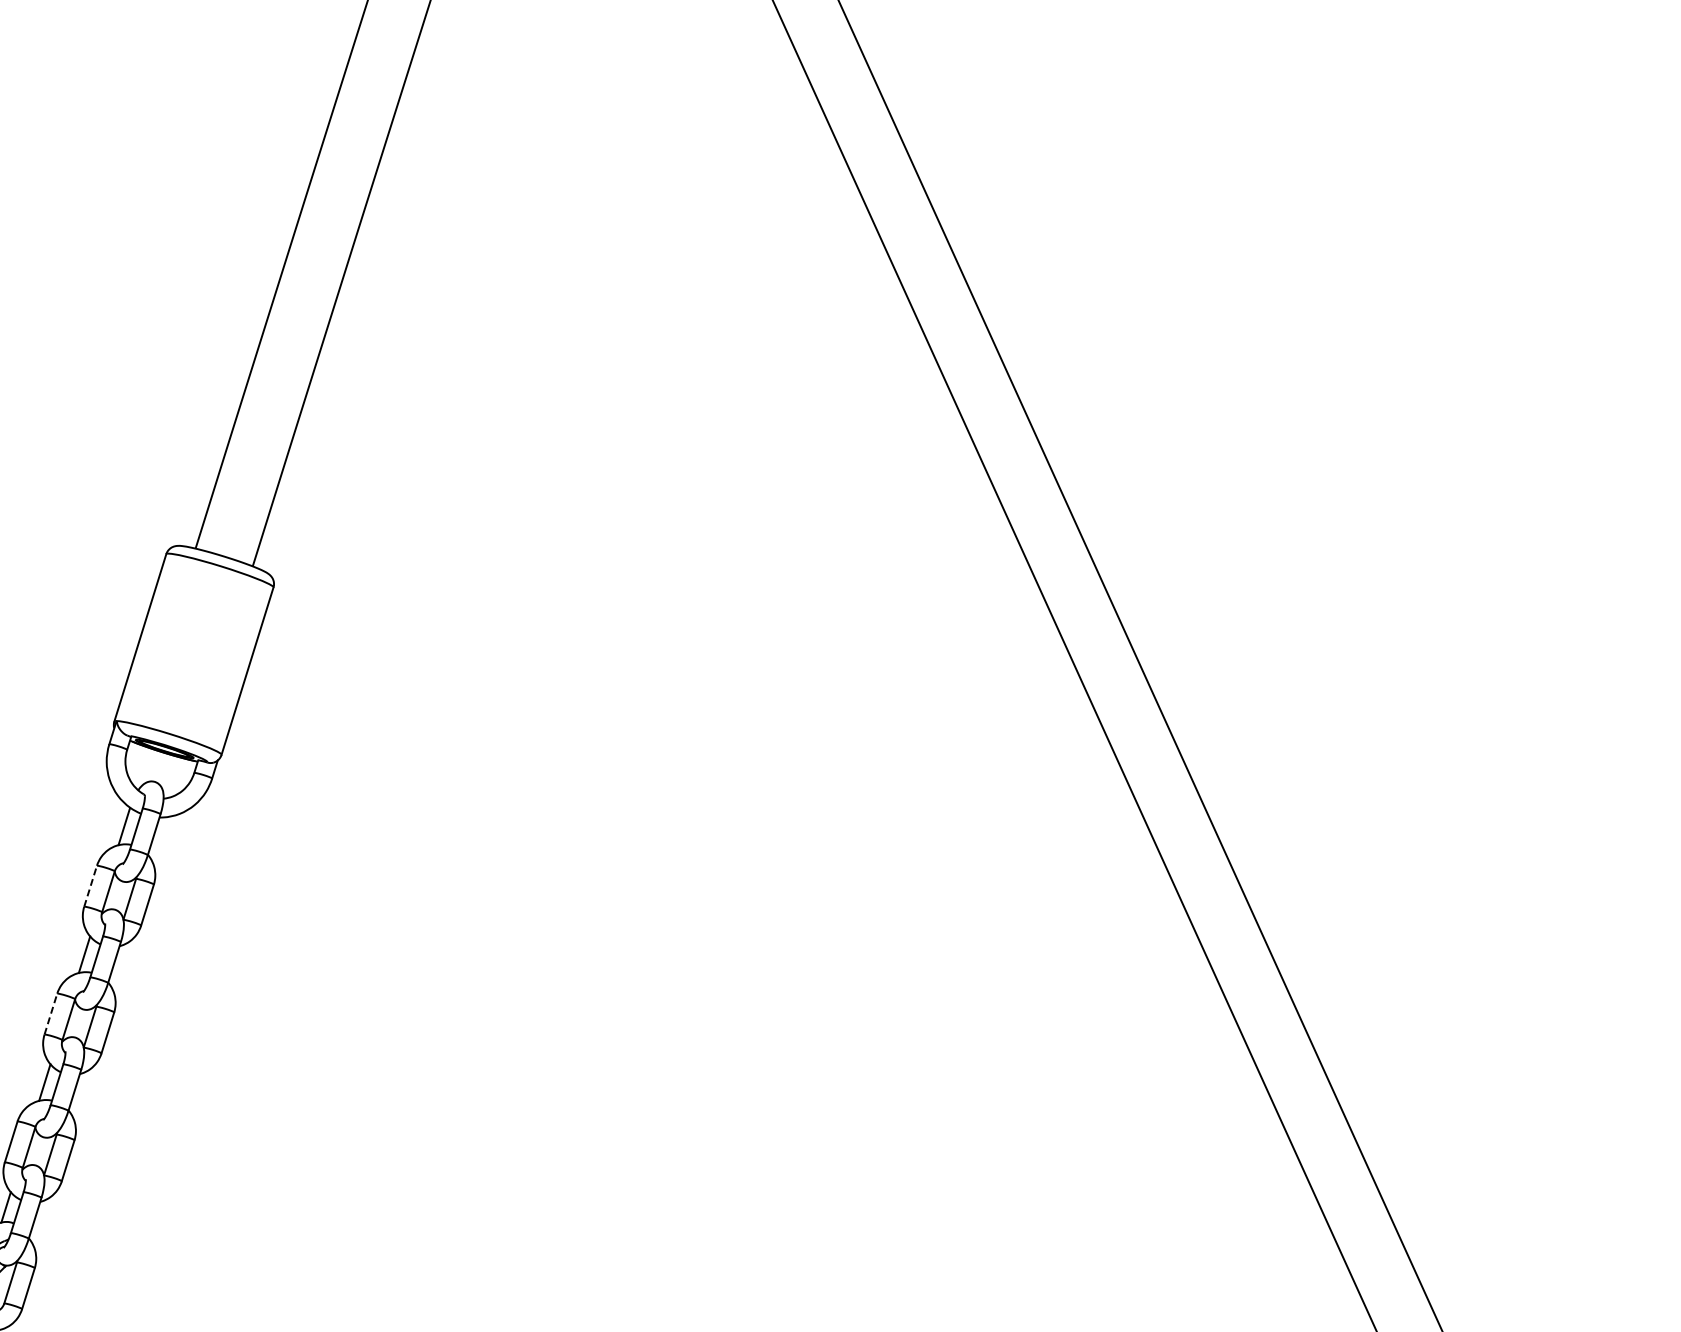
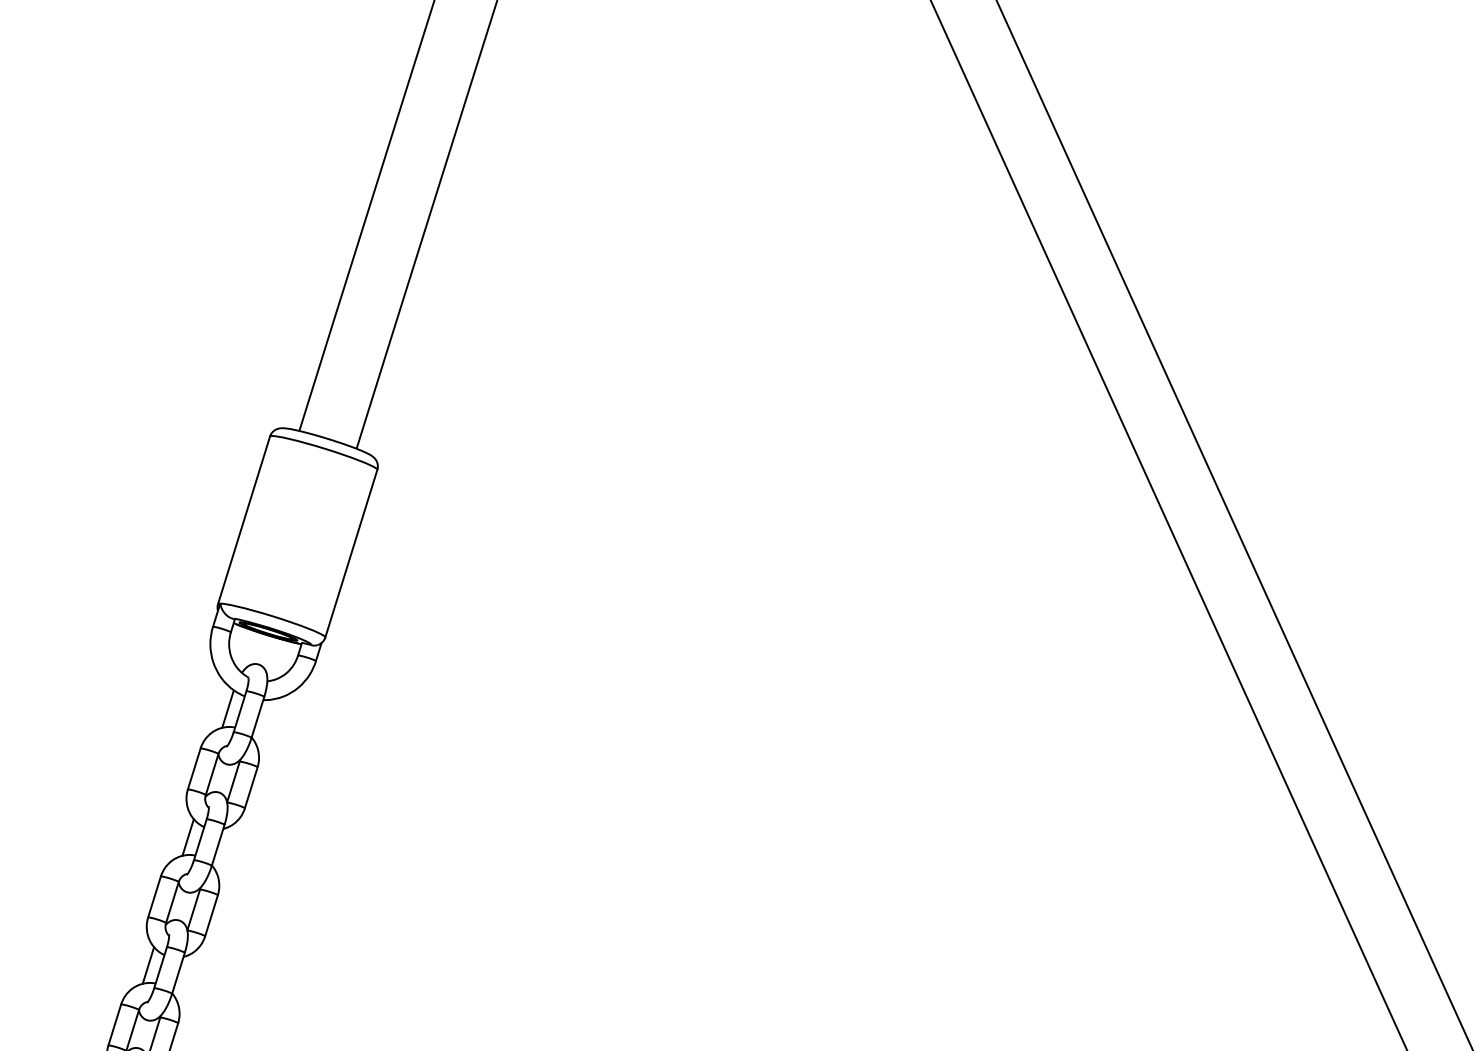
line: (90, 885) -> (194, 768), dashed -> solid
line: (51, 1013) -> (155, 896), dashed -> solid

